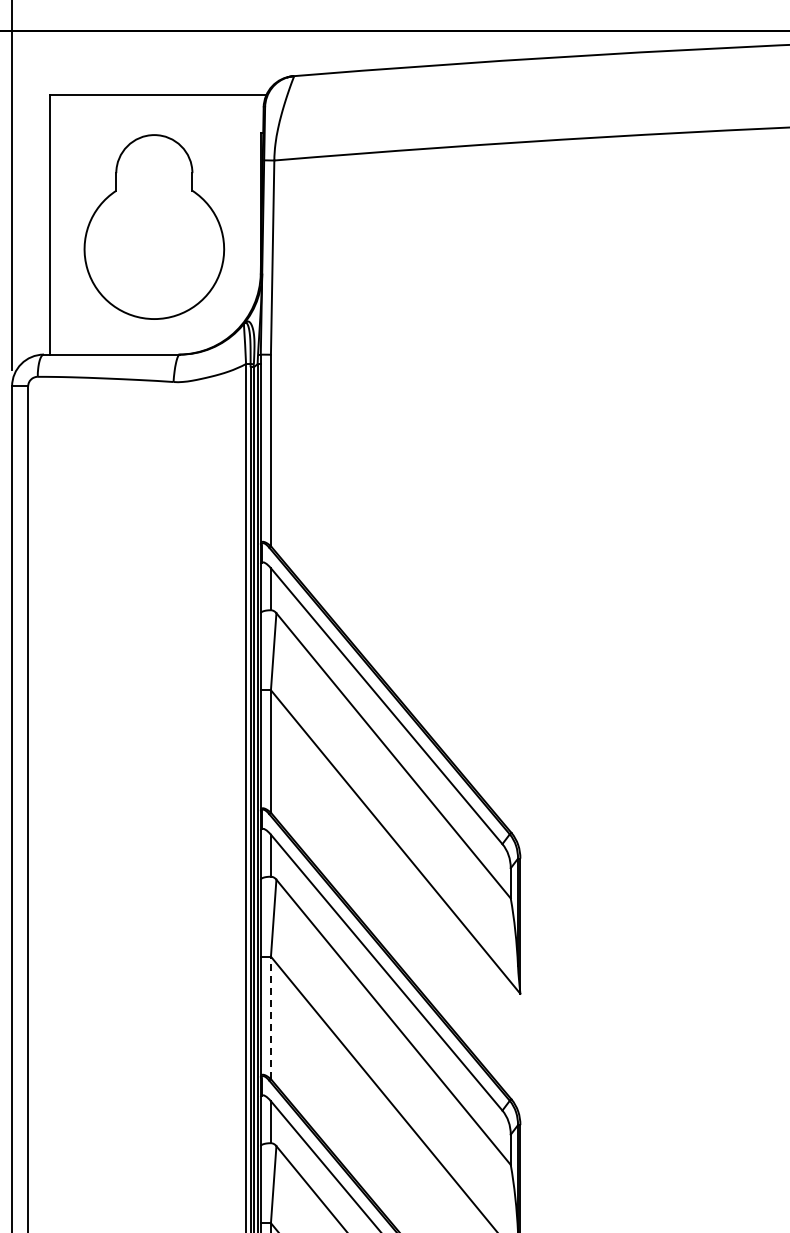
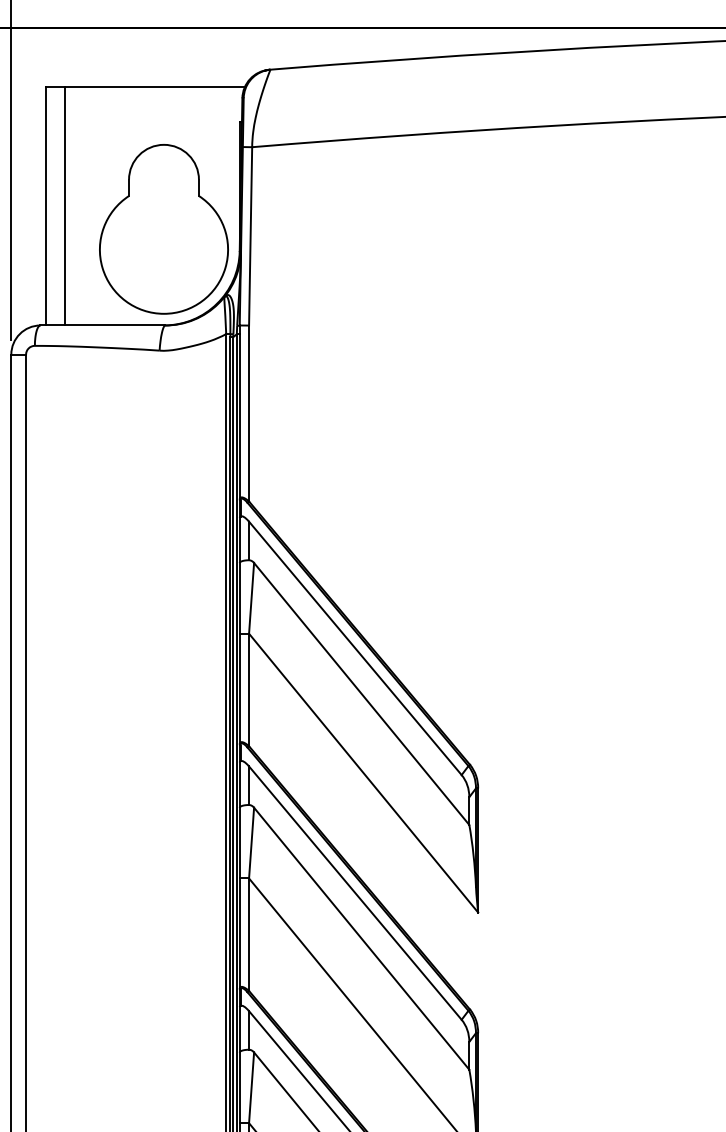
line: (69, 223) -> (64, 205), added
part: (153, 227) -> (163, 229), moved
line: (271, 1017) -> (249, 934), dashed -> solid

